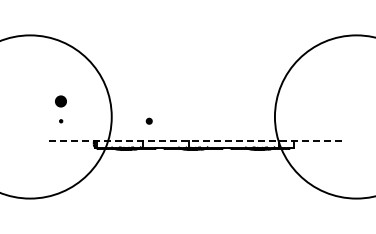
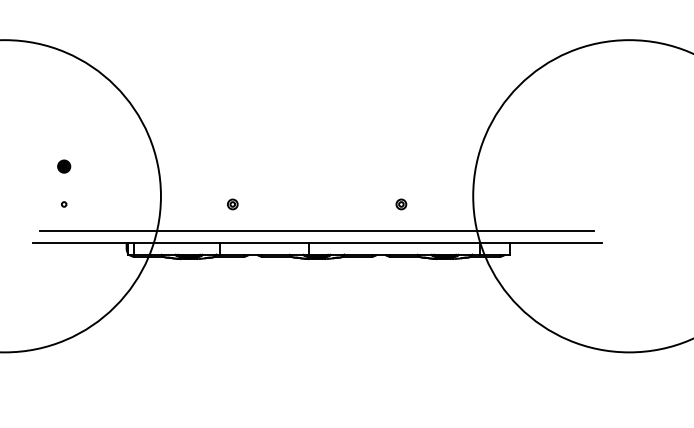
part: (61, 101) -> (64, 166), size x0.62
part: (237, 120) -> (401, 202), added
line: (193, 135) -> (317, 231), added
line: (193, 141) -> (317, 243), dashed -> solid

